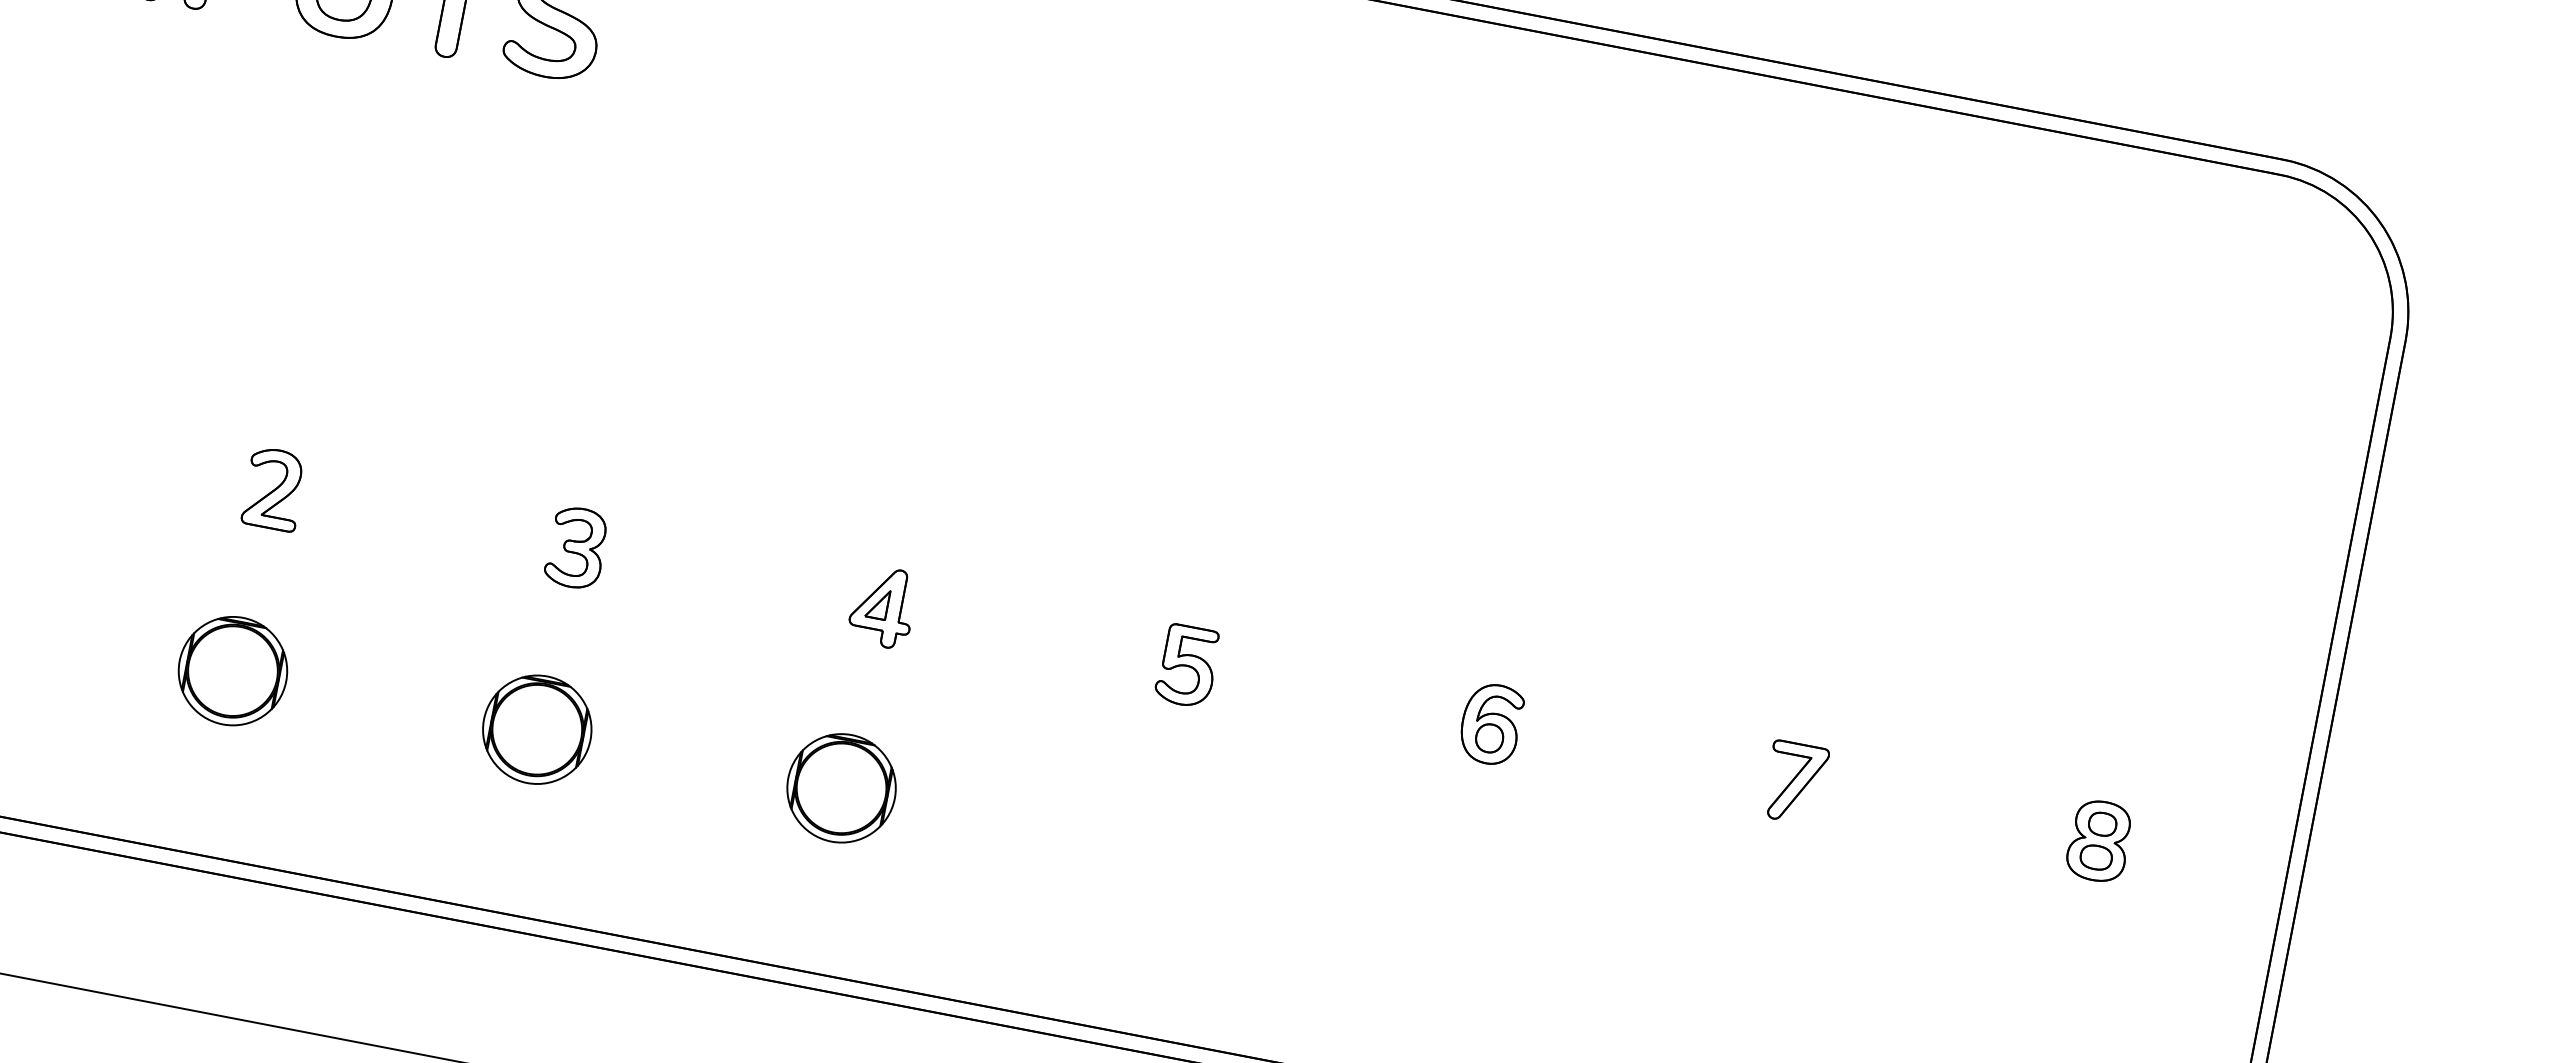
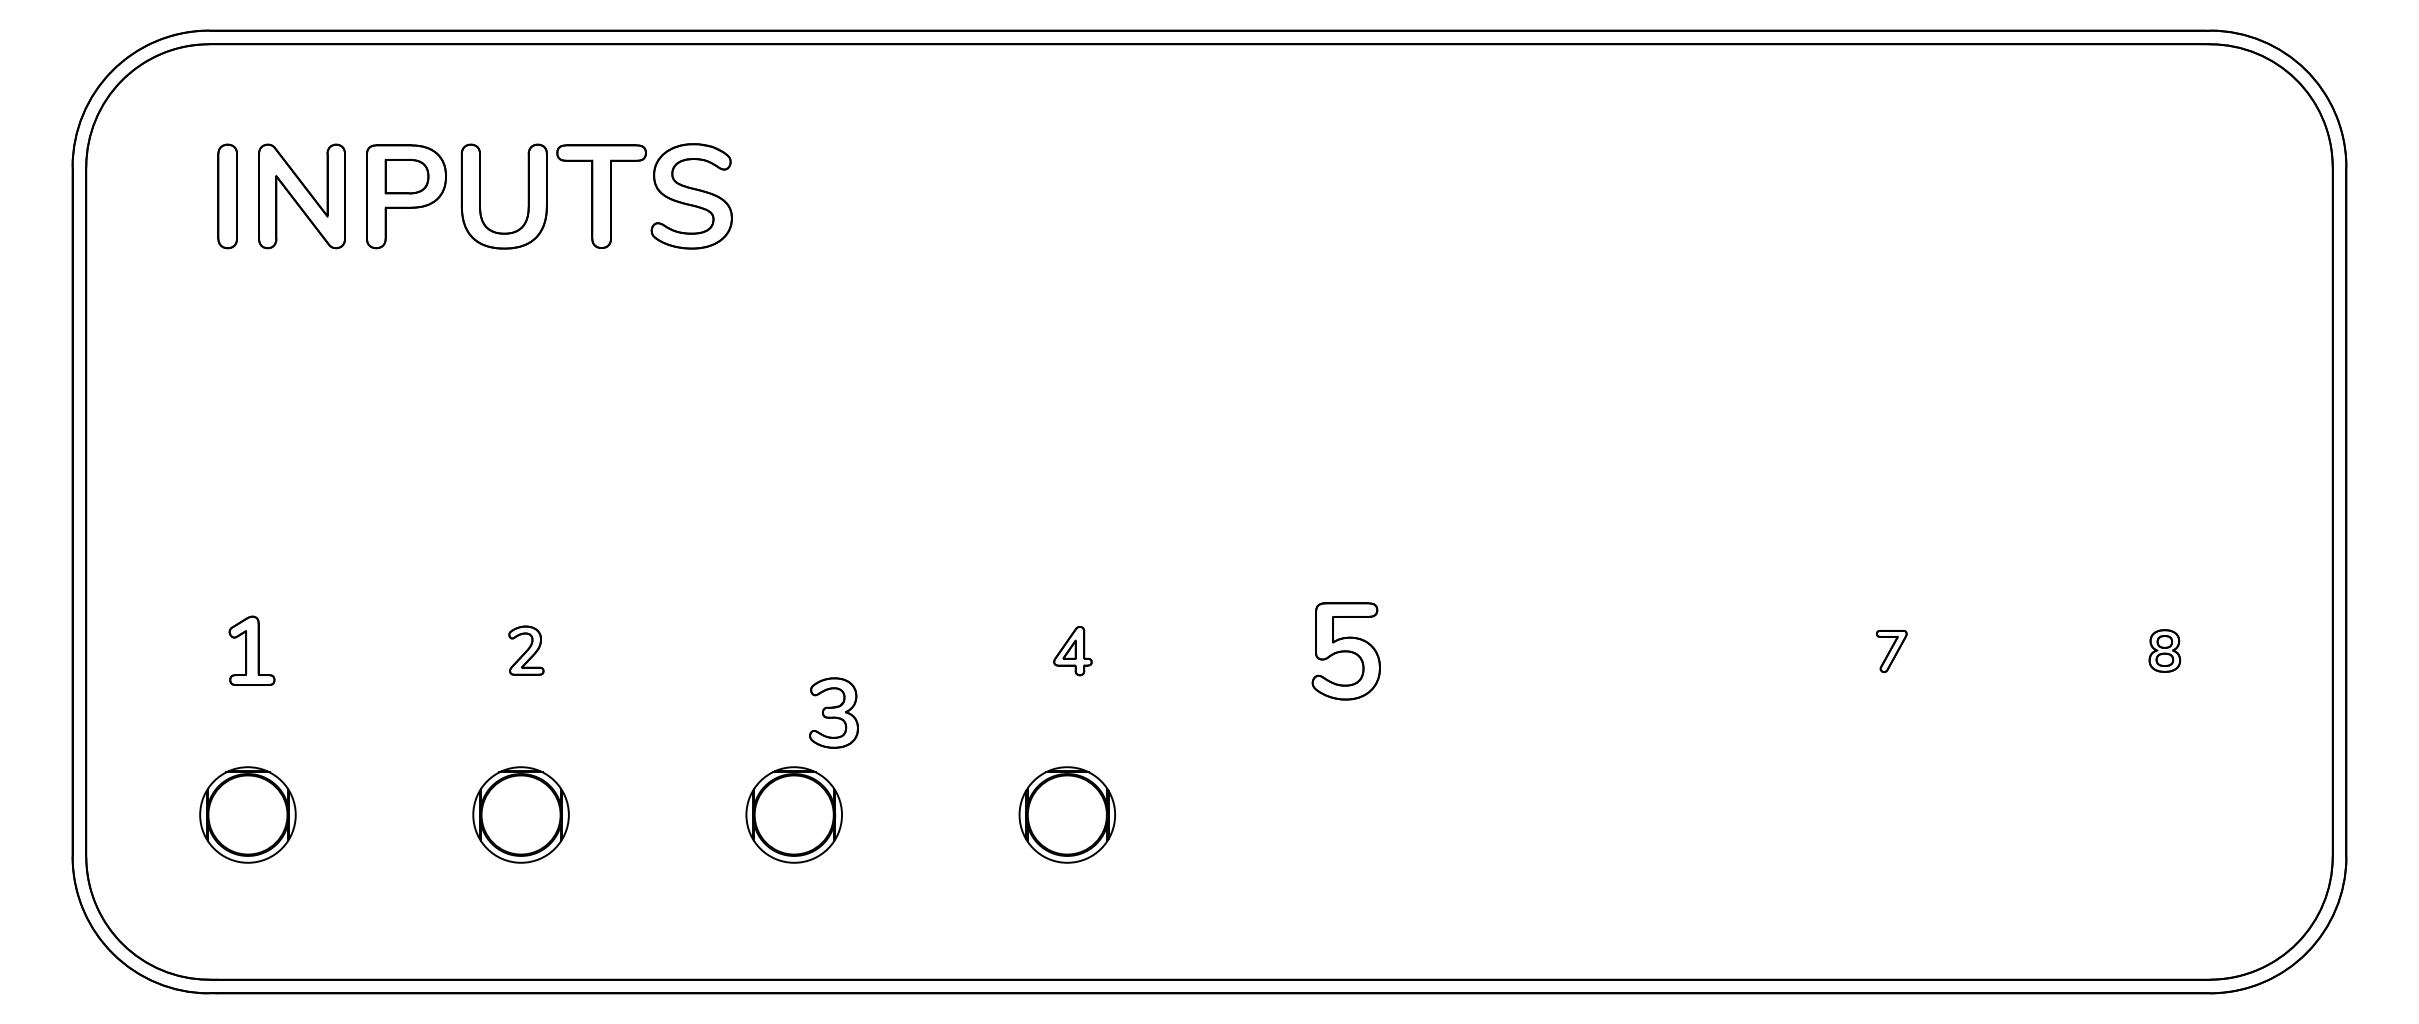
part: (274, 489) -> (526, 650), size x0.7
part: (576, 547) -> (833, 712), moved
part: (882, 606) -> (1072, 650), size x0.7
part: (1187, 666) -> (1346, 651), size x1.4
part: (1490, 723) -> (1618, 650), removed
part: (1794, 783) -> (1891, 651), size x0.6
part: (2099, 840) -> (2164, 650), size x0.6

